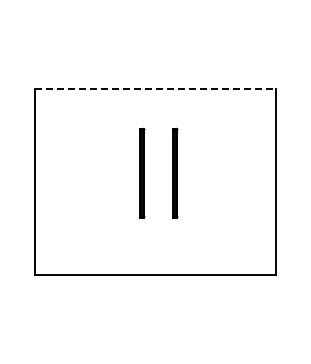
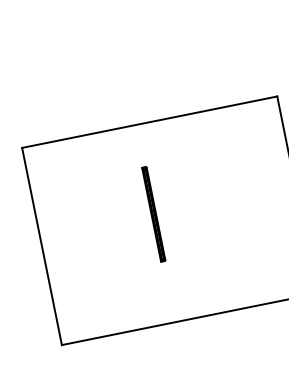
line: (155, 88) -> (149, 121), dashed -> solid
part: (175, 172) -> (188, 206), removed

